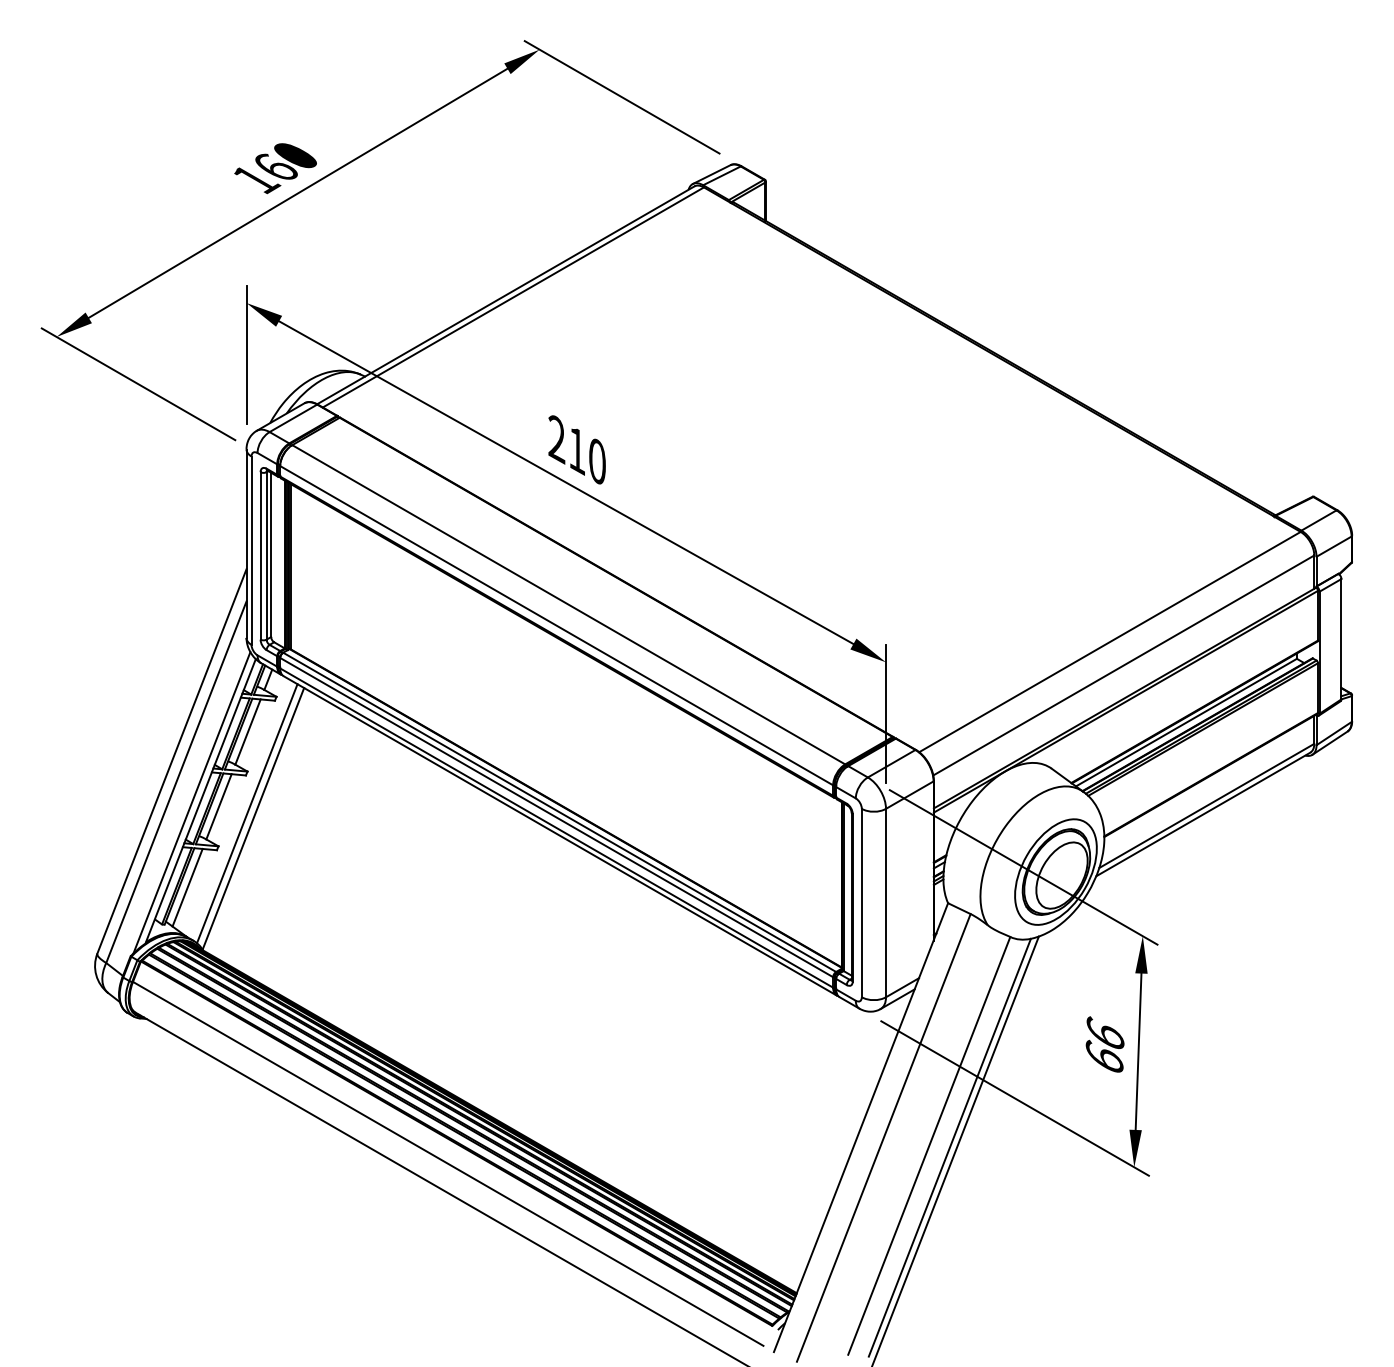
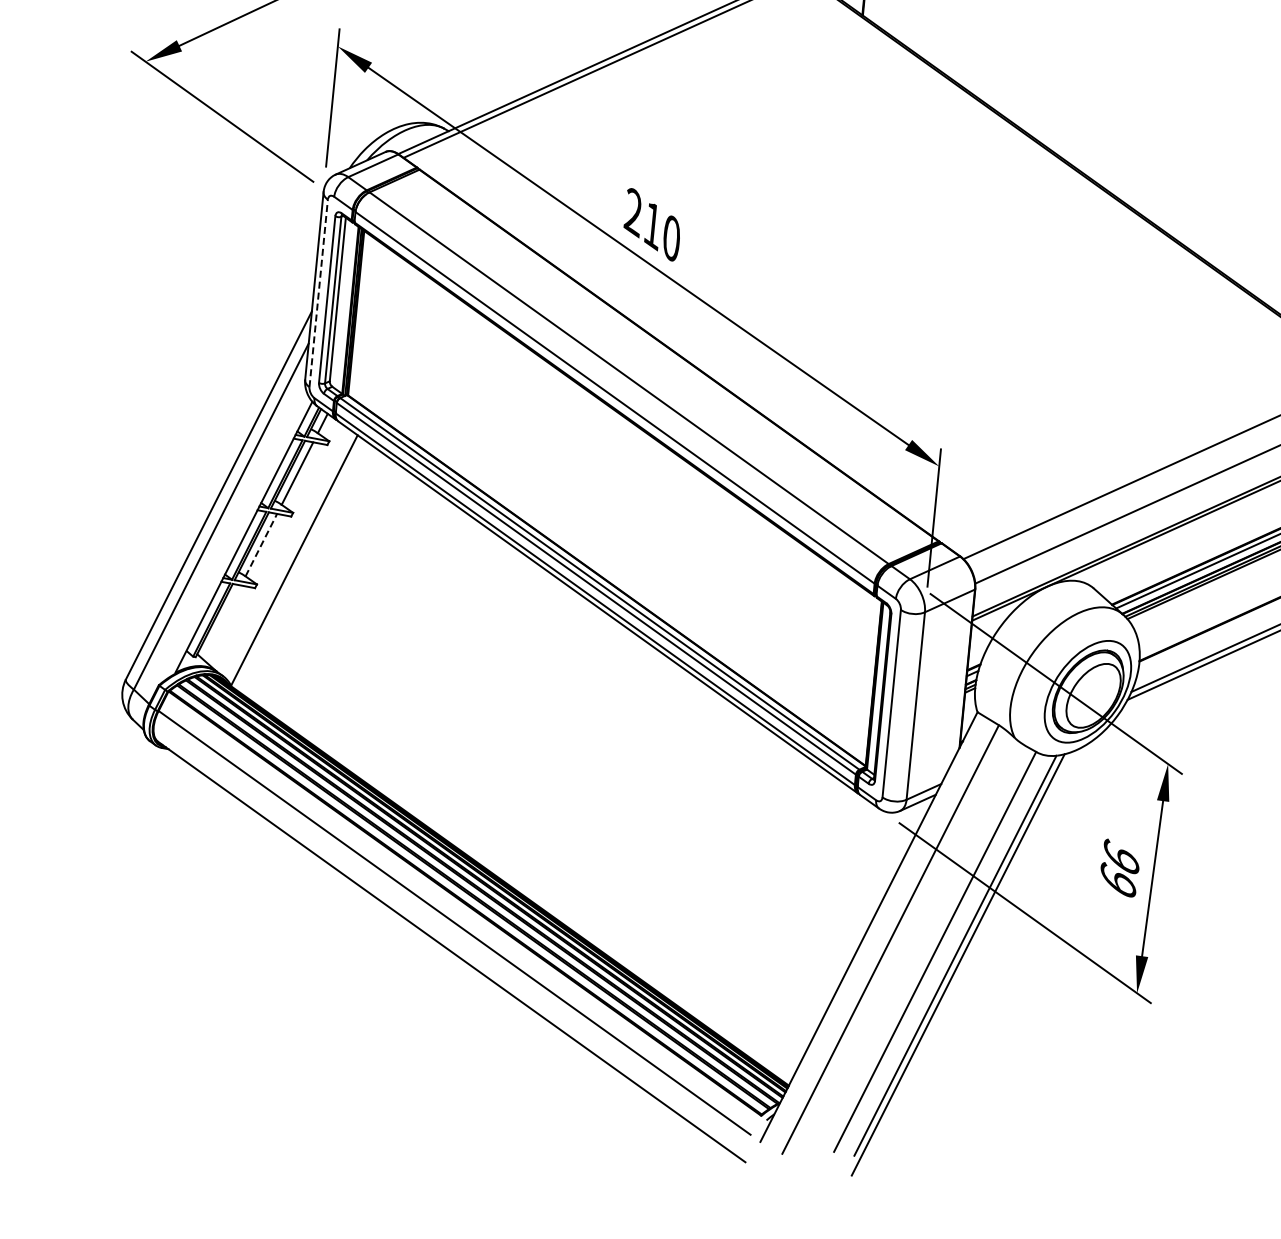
line: (251, 550) -> (318, 293), solid -> dashed
line: (191, 802) -> (234, 538), removed
line: (219, 806) -> (261, 544), solid -> dashed
line: (247, 813) -> (289, 554), removed
line: (187, 887) -> (222, 622), removed

